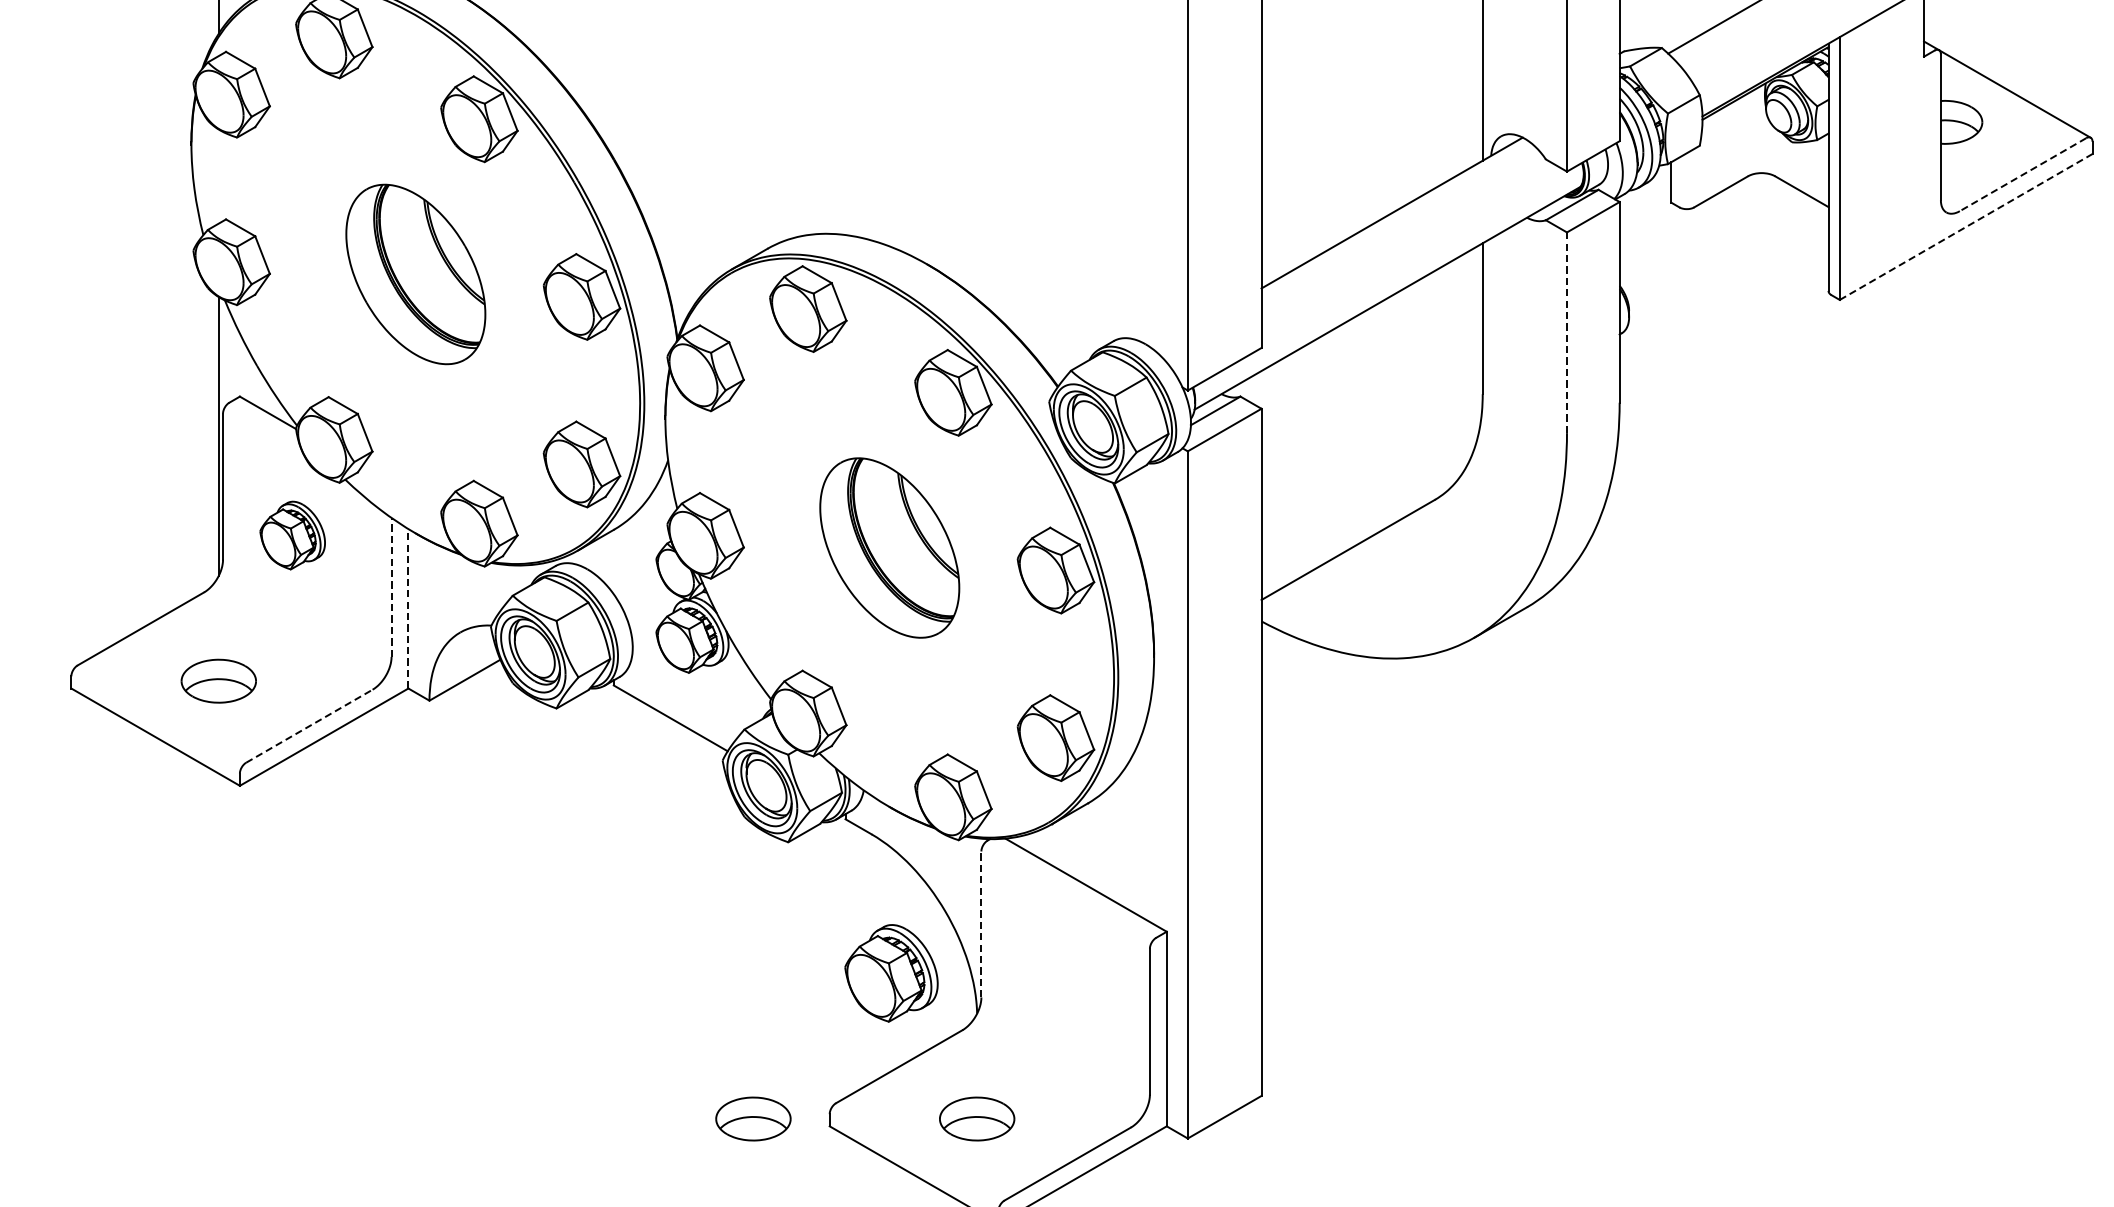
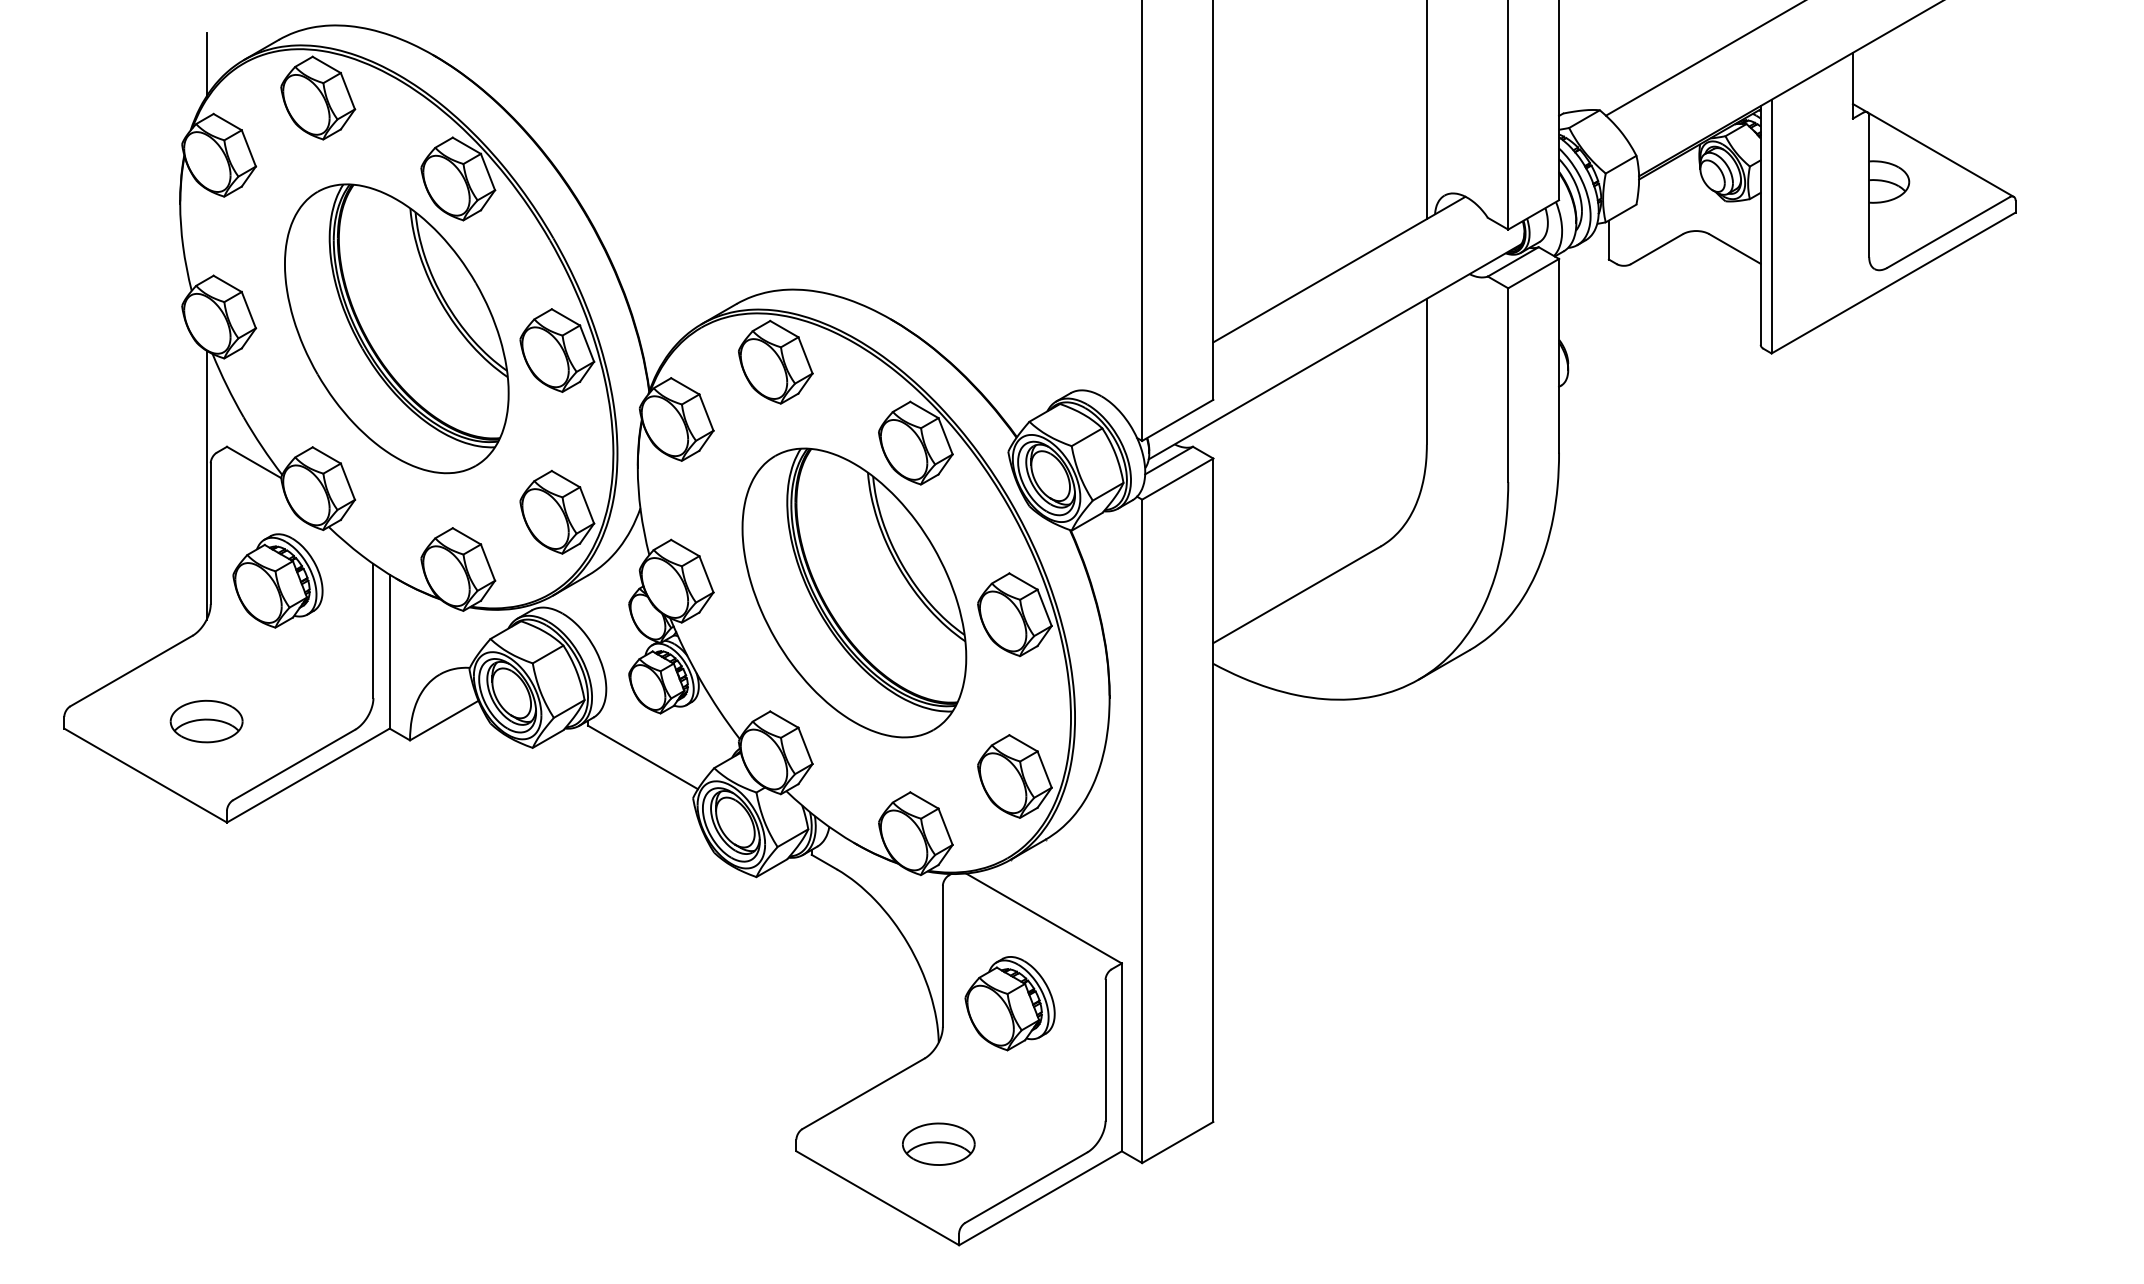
line: (2023, 174) -> (1948, 232), dashed -> solid
line: (1966, 227) -> (1893, 283), dashed -> solid
part: (415, 274) -> (396, 328), size x1.67
line: (1567, 333) -> (1508, 385), dashed -> solid
part: (292, 535) -> (277, 580), size x1.43
part: (889, 547) -> (854, 592), size x1.67
line: (391, 586) -> (373, 630), dashed -> solid
line: (408, 608) -> (389, 651), dashed -> solid
line: (309, 725) -> (294, 764), dashed -> solid
line: (981, 923) -> (942, 955), dashed -> solid
part: (890, 973) -> (1009, 1003), moved
part: (753, 1118) -> (722, 1143), removed

